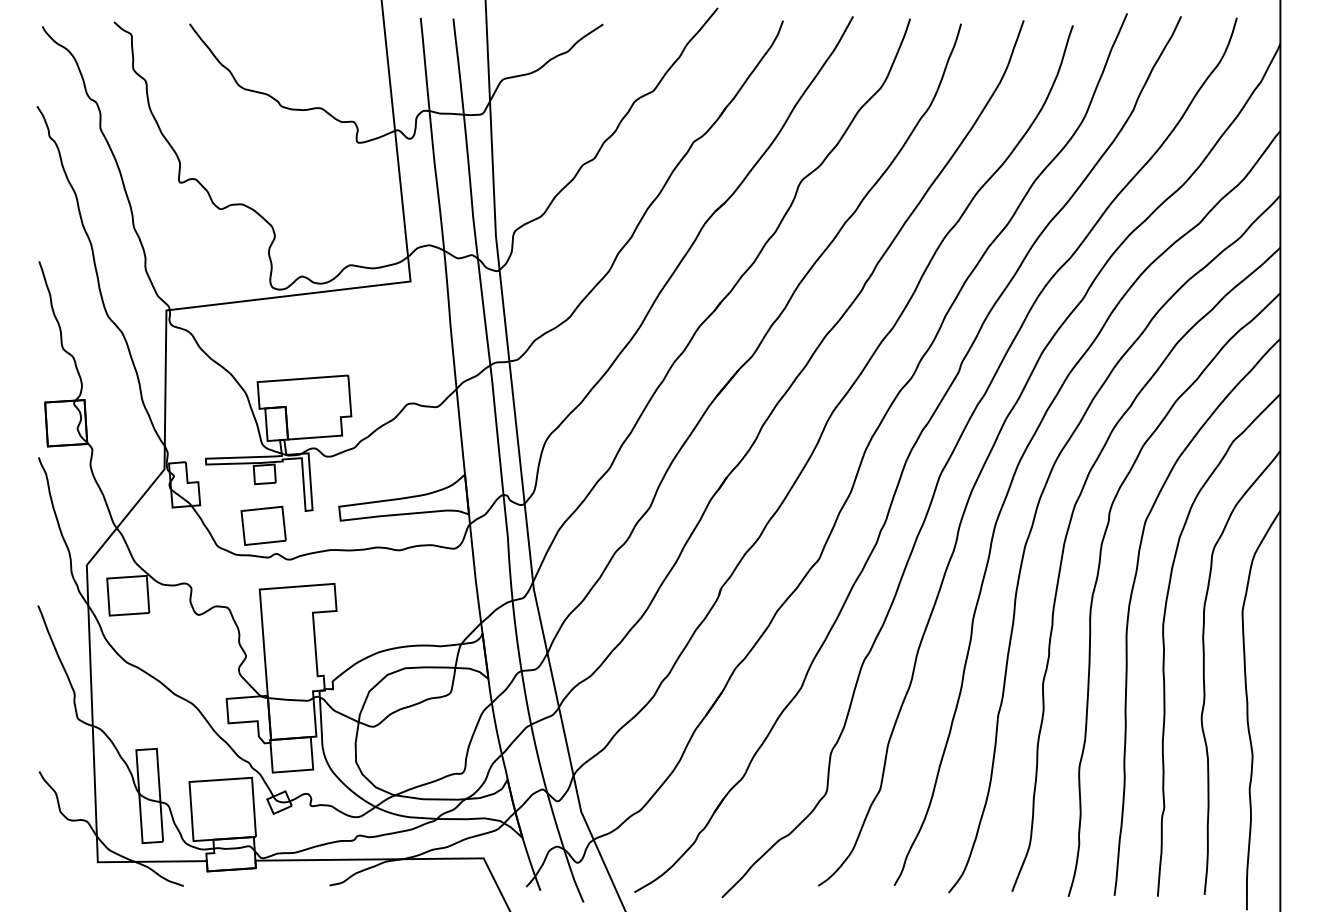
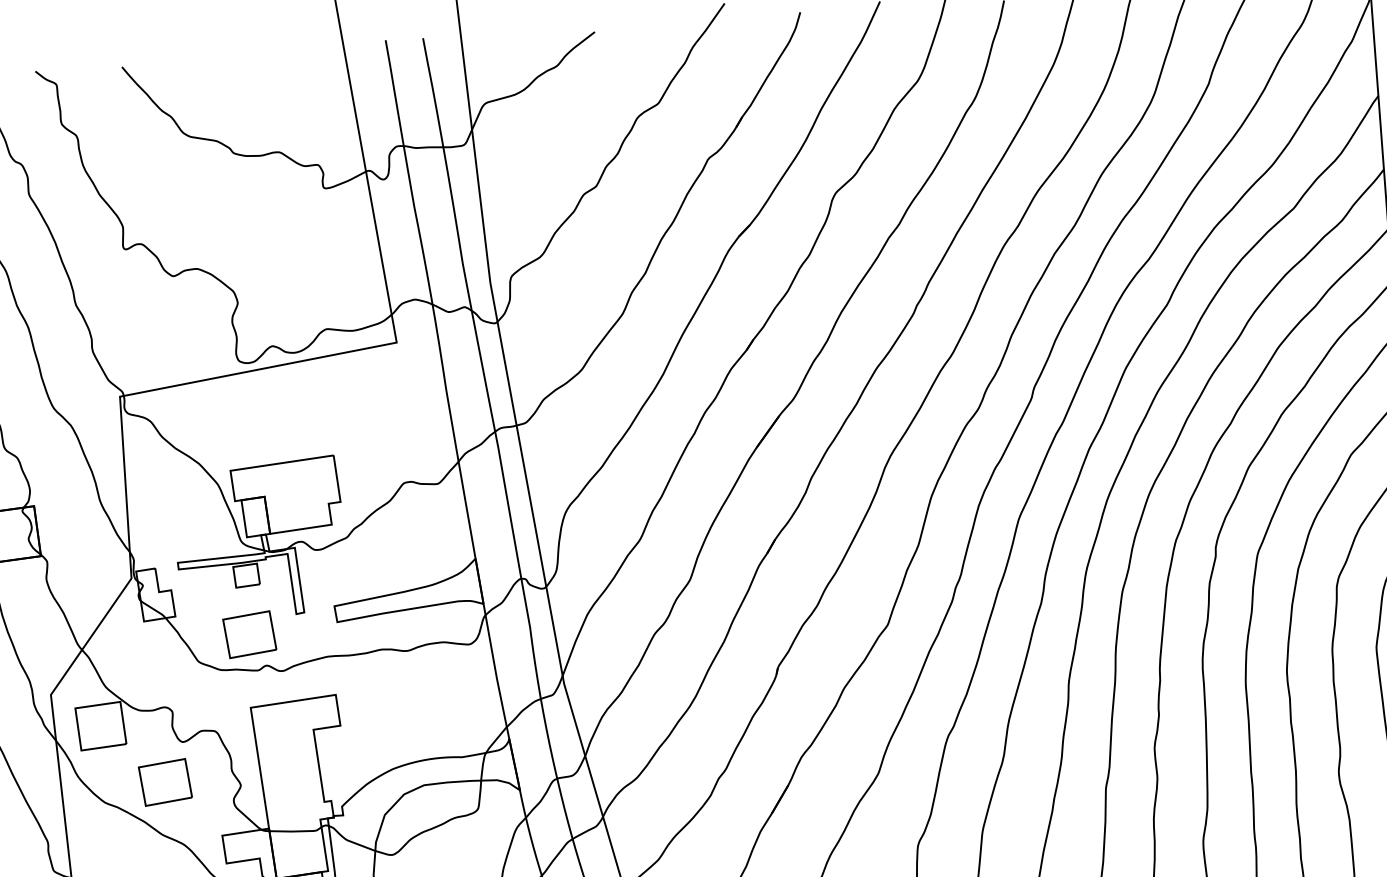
part: (180, 648) -> (165, 782), added

